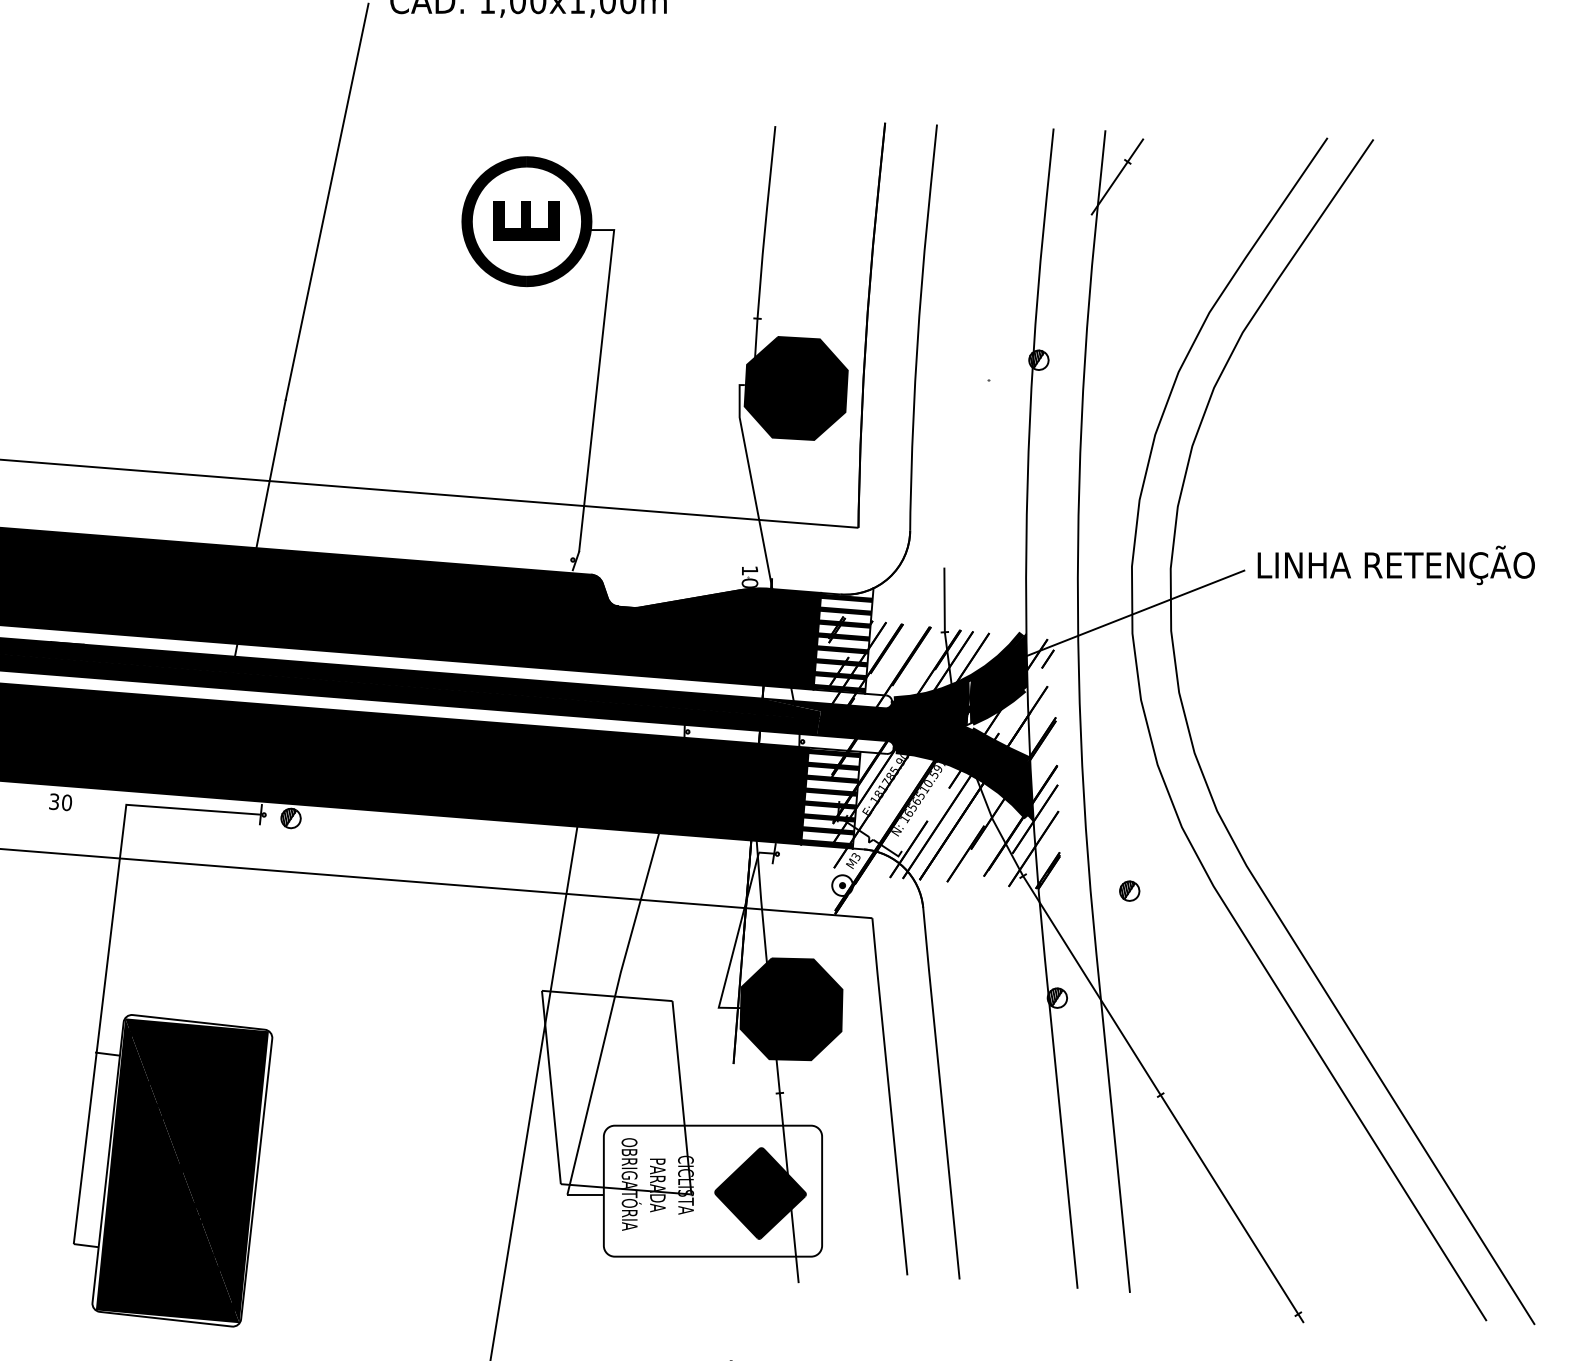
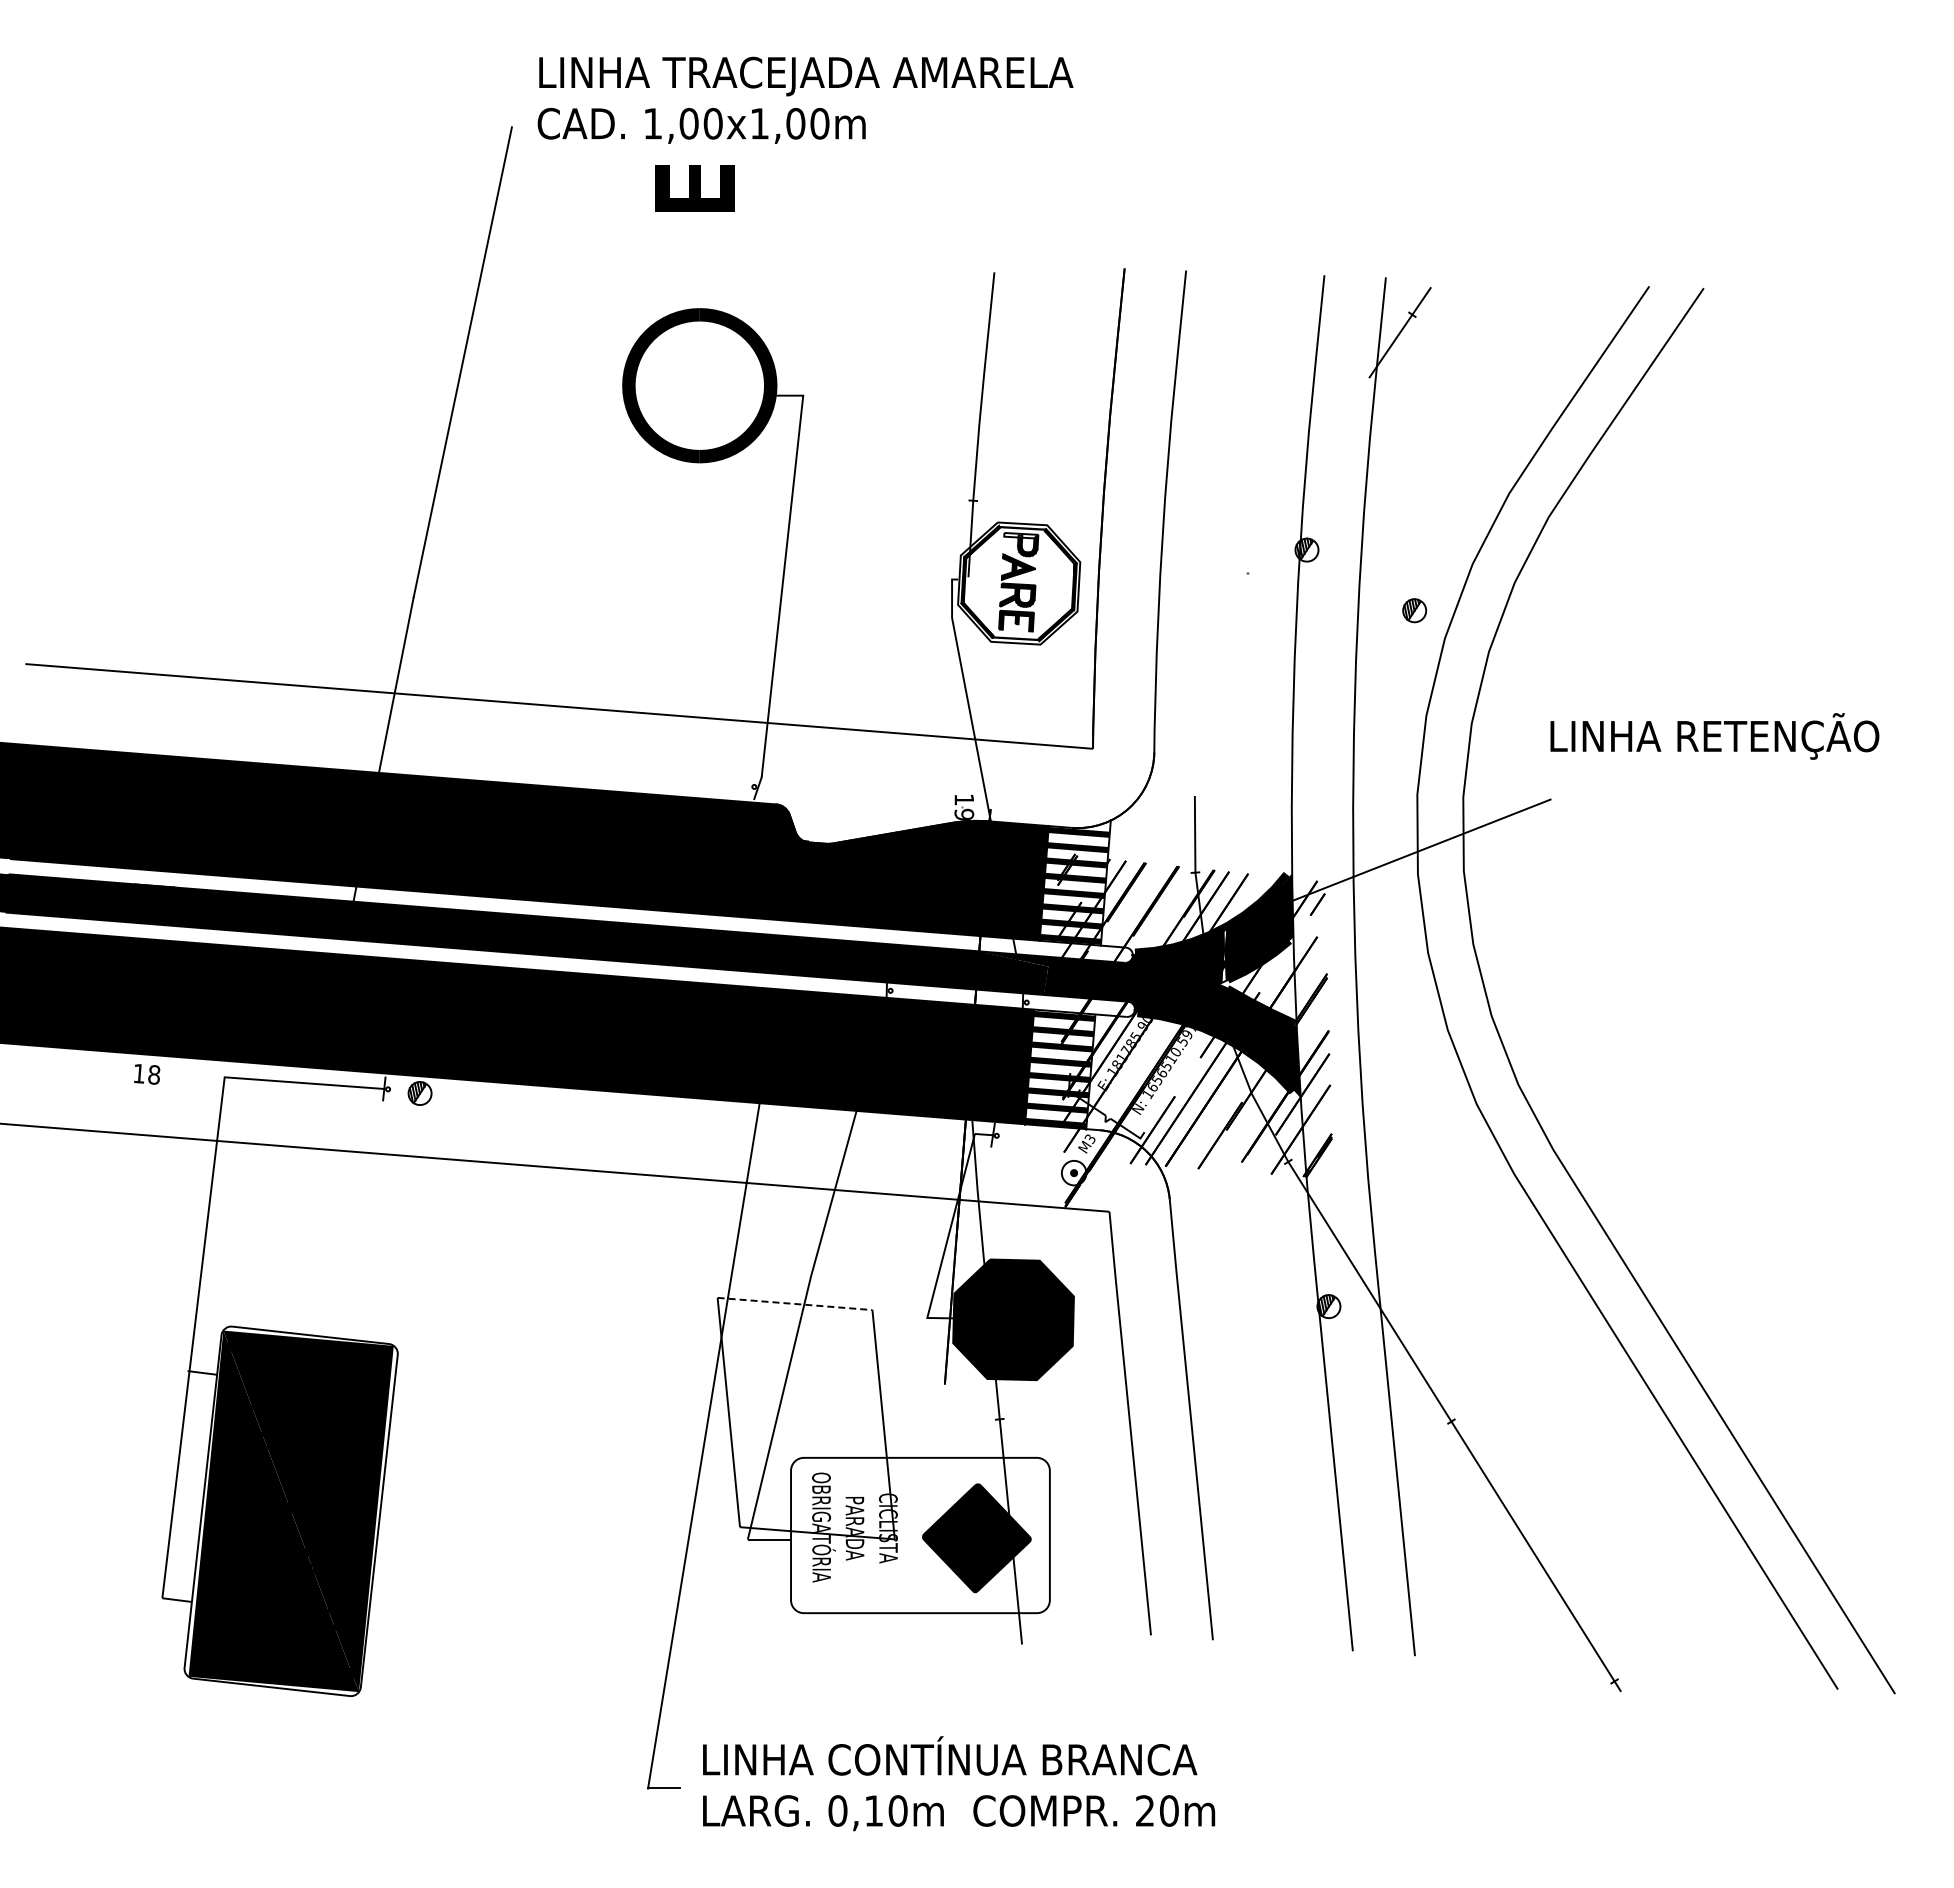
part: (525, 220) -> (694, 188), moved
fill: (798, 347) -> (1021, 535), removed
fill: (796, 388) -> (1019, 583), removed
text: (1396, 565) -> (1714, 736), moved
text: (749, 583) -> (963, 814), 10 -> 19
text: (60, 801) -> (146, 1073), 30 -> 18
part: (1129, 890) -> (1414, 610), moved
line: (607, 995) -> (795, 1303), solid -> dashed

